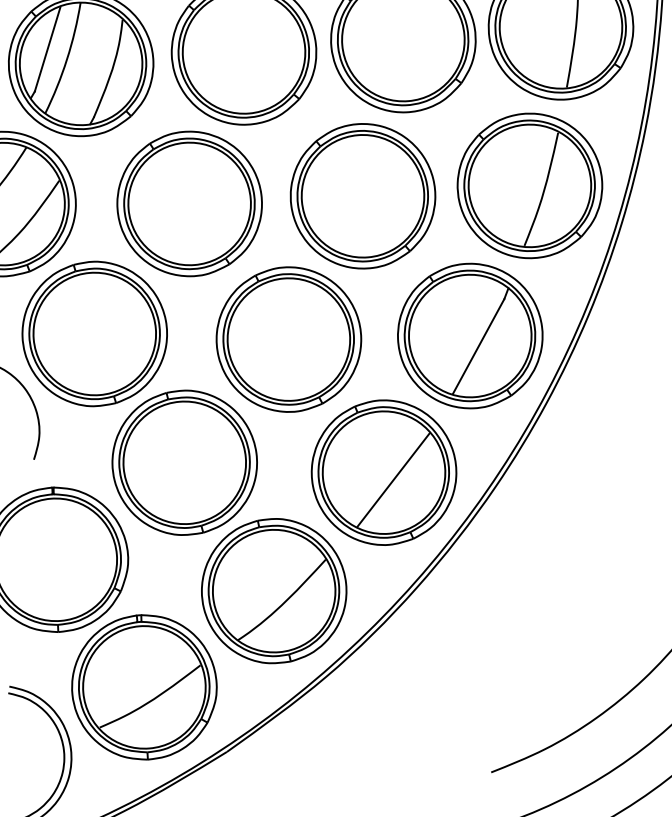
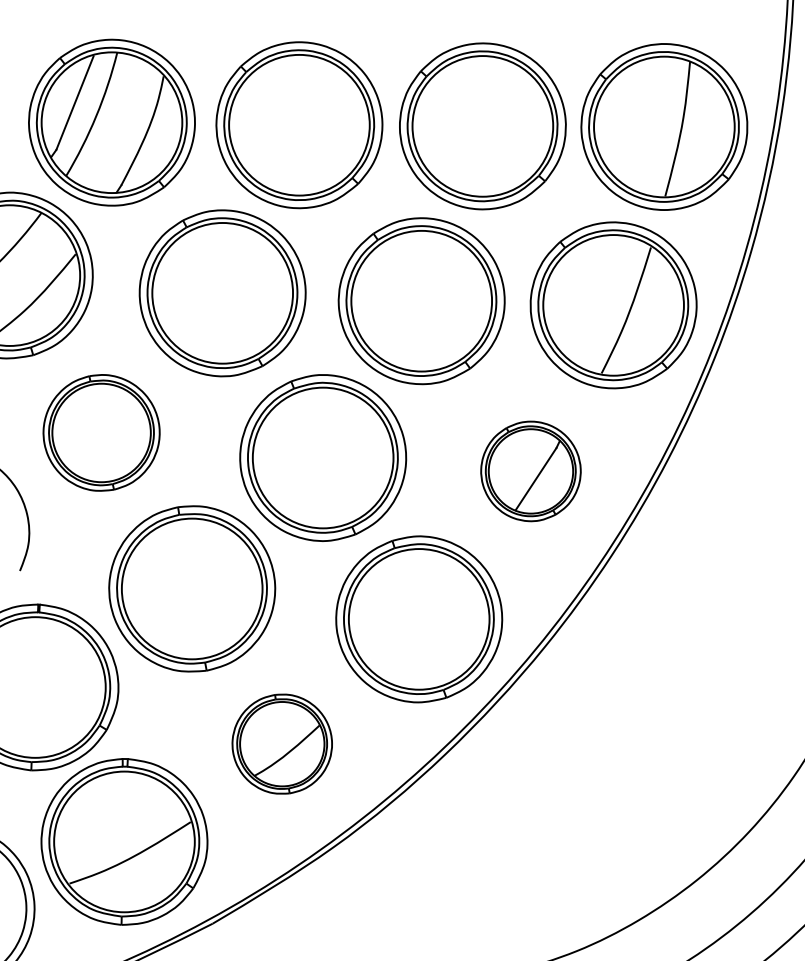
part: (94, 333) -> (101, 432), size x0.7
part: (469, 336) -> (530, 471), size x0.6
line: (393, 479) -> (429, 628), removed
part: (274, 590) -> (282, 743), size x0.6

